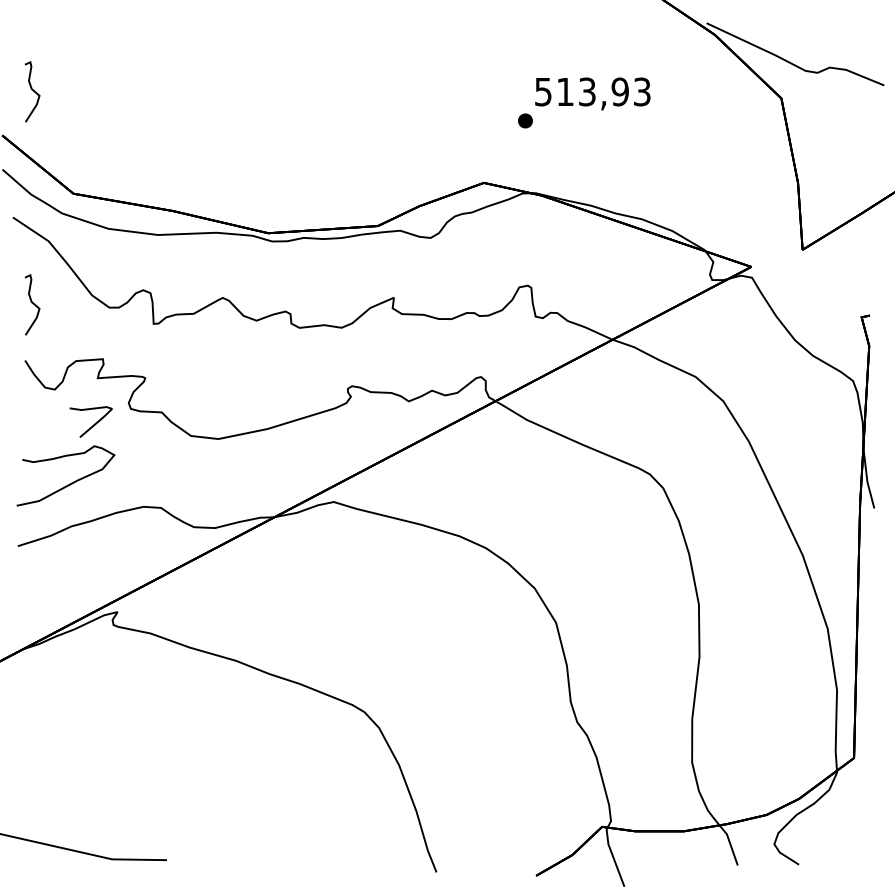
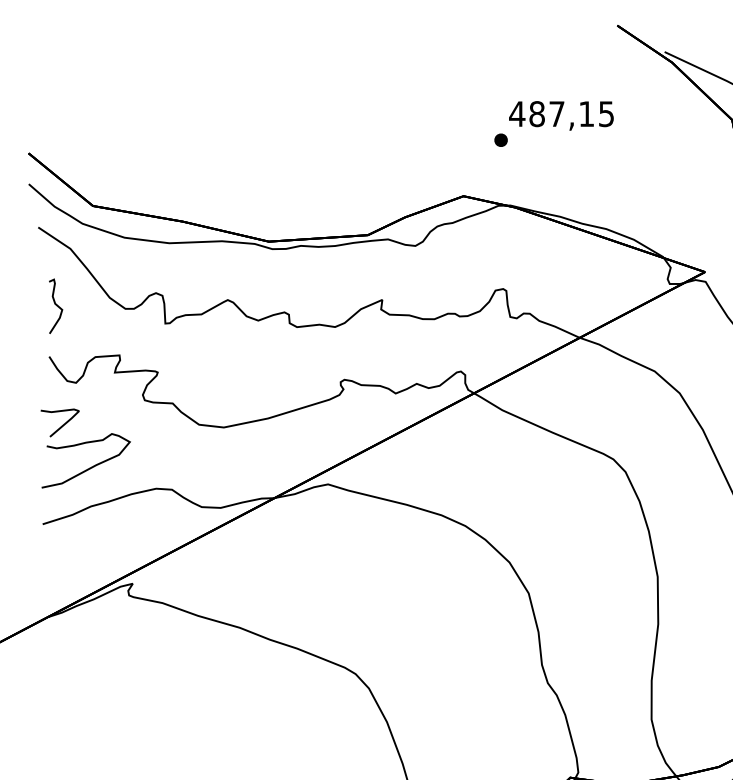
curve: (32, 90) -> (55, 112), removed
text: (592, 91) -> (561, 113), 513,93 -> 487,15
curve: (93, 424) -> (62, 425), moved

